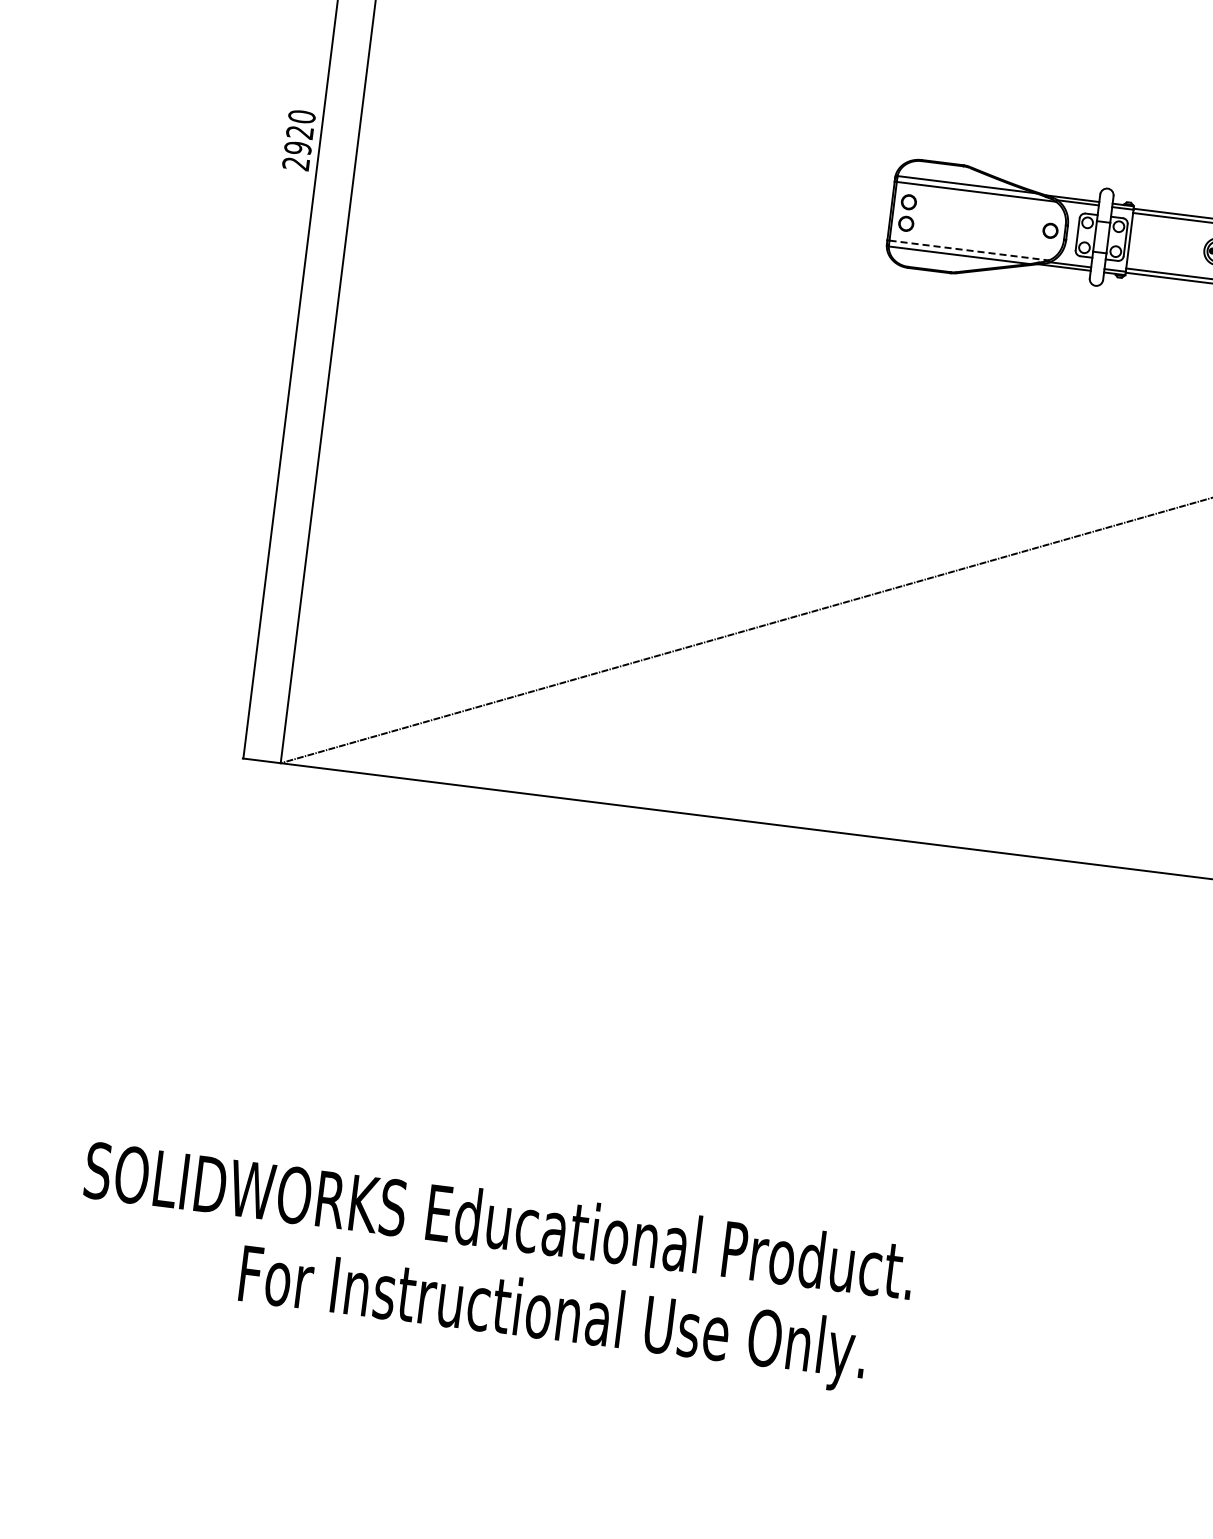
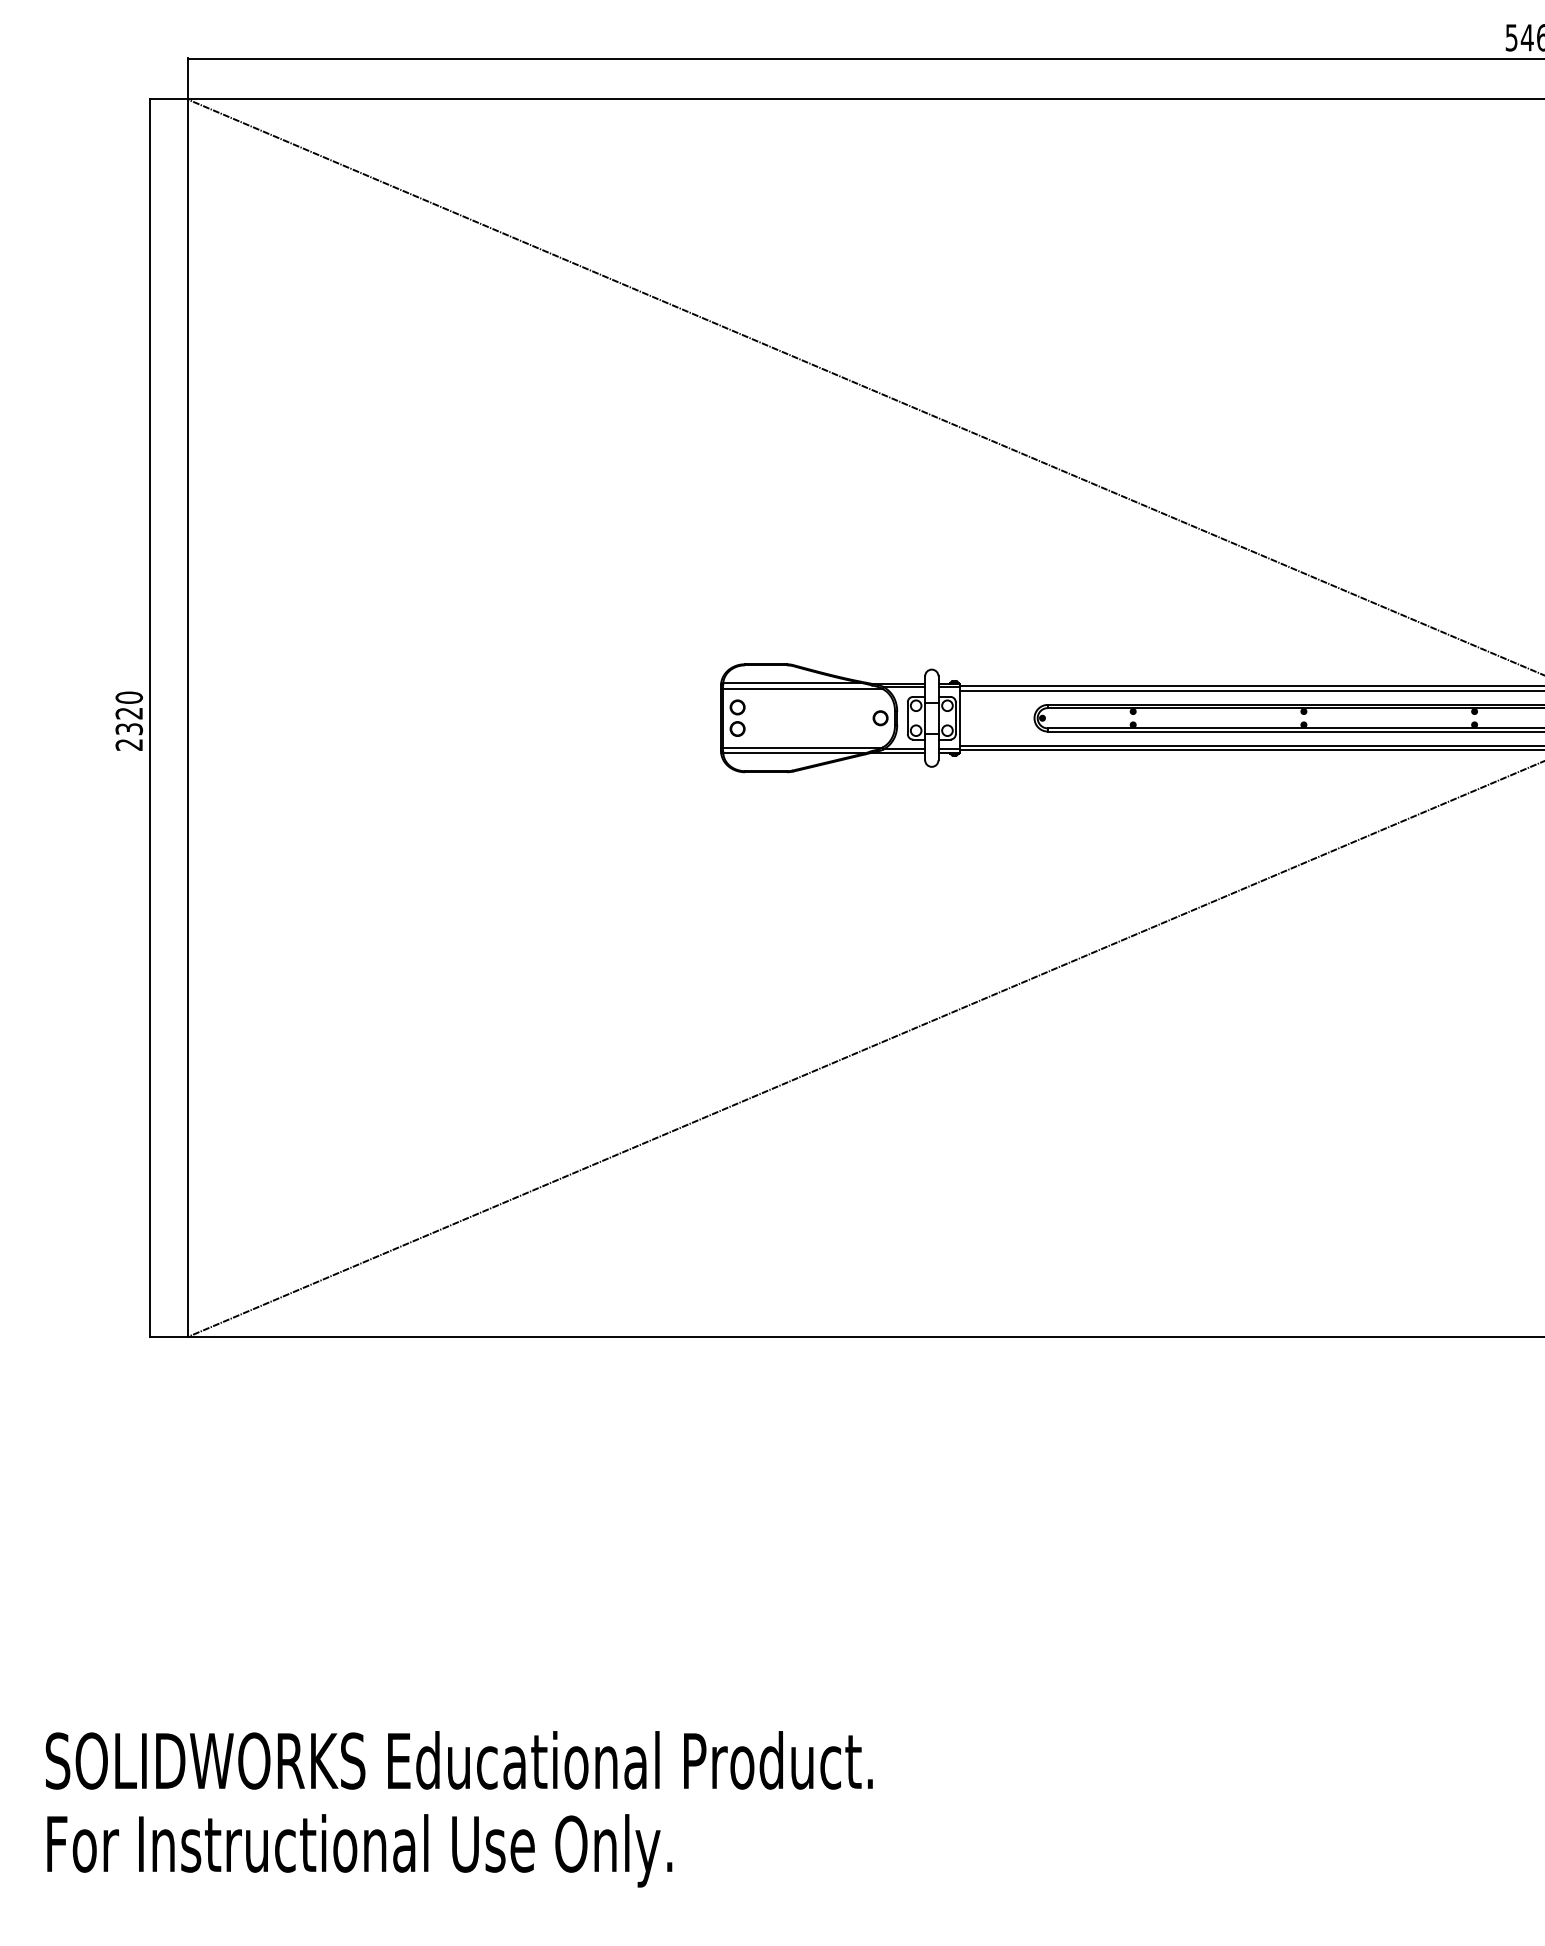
text: (297, 148) -> (128, 729), 2920 -> 2320
line: (968, 250) -> (802, 747), dashed -> solid
text: (552, 1318) -> (359, 1850), moved

